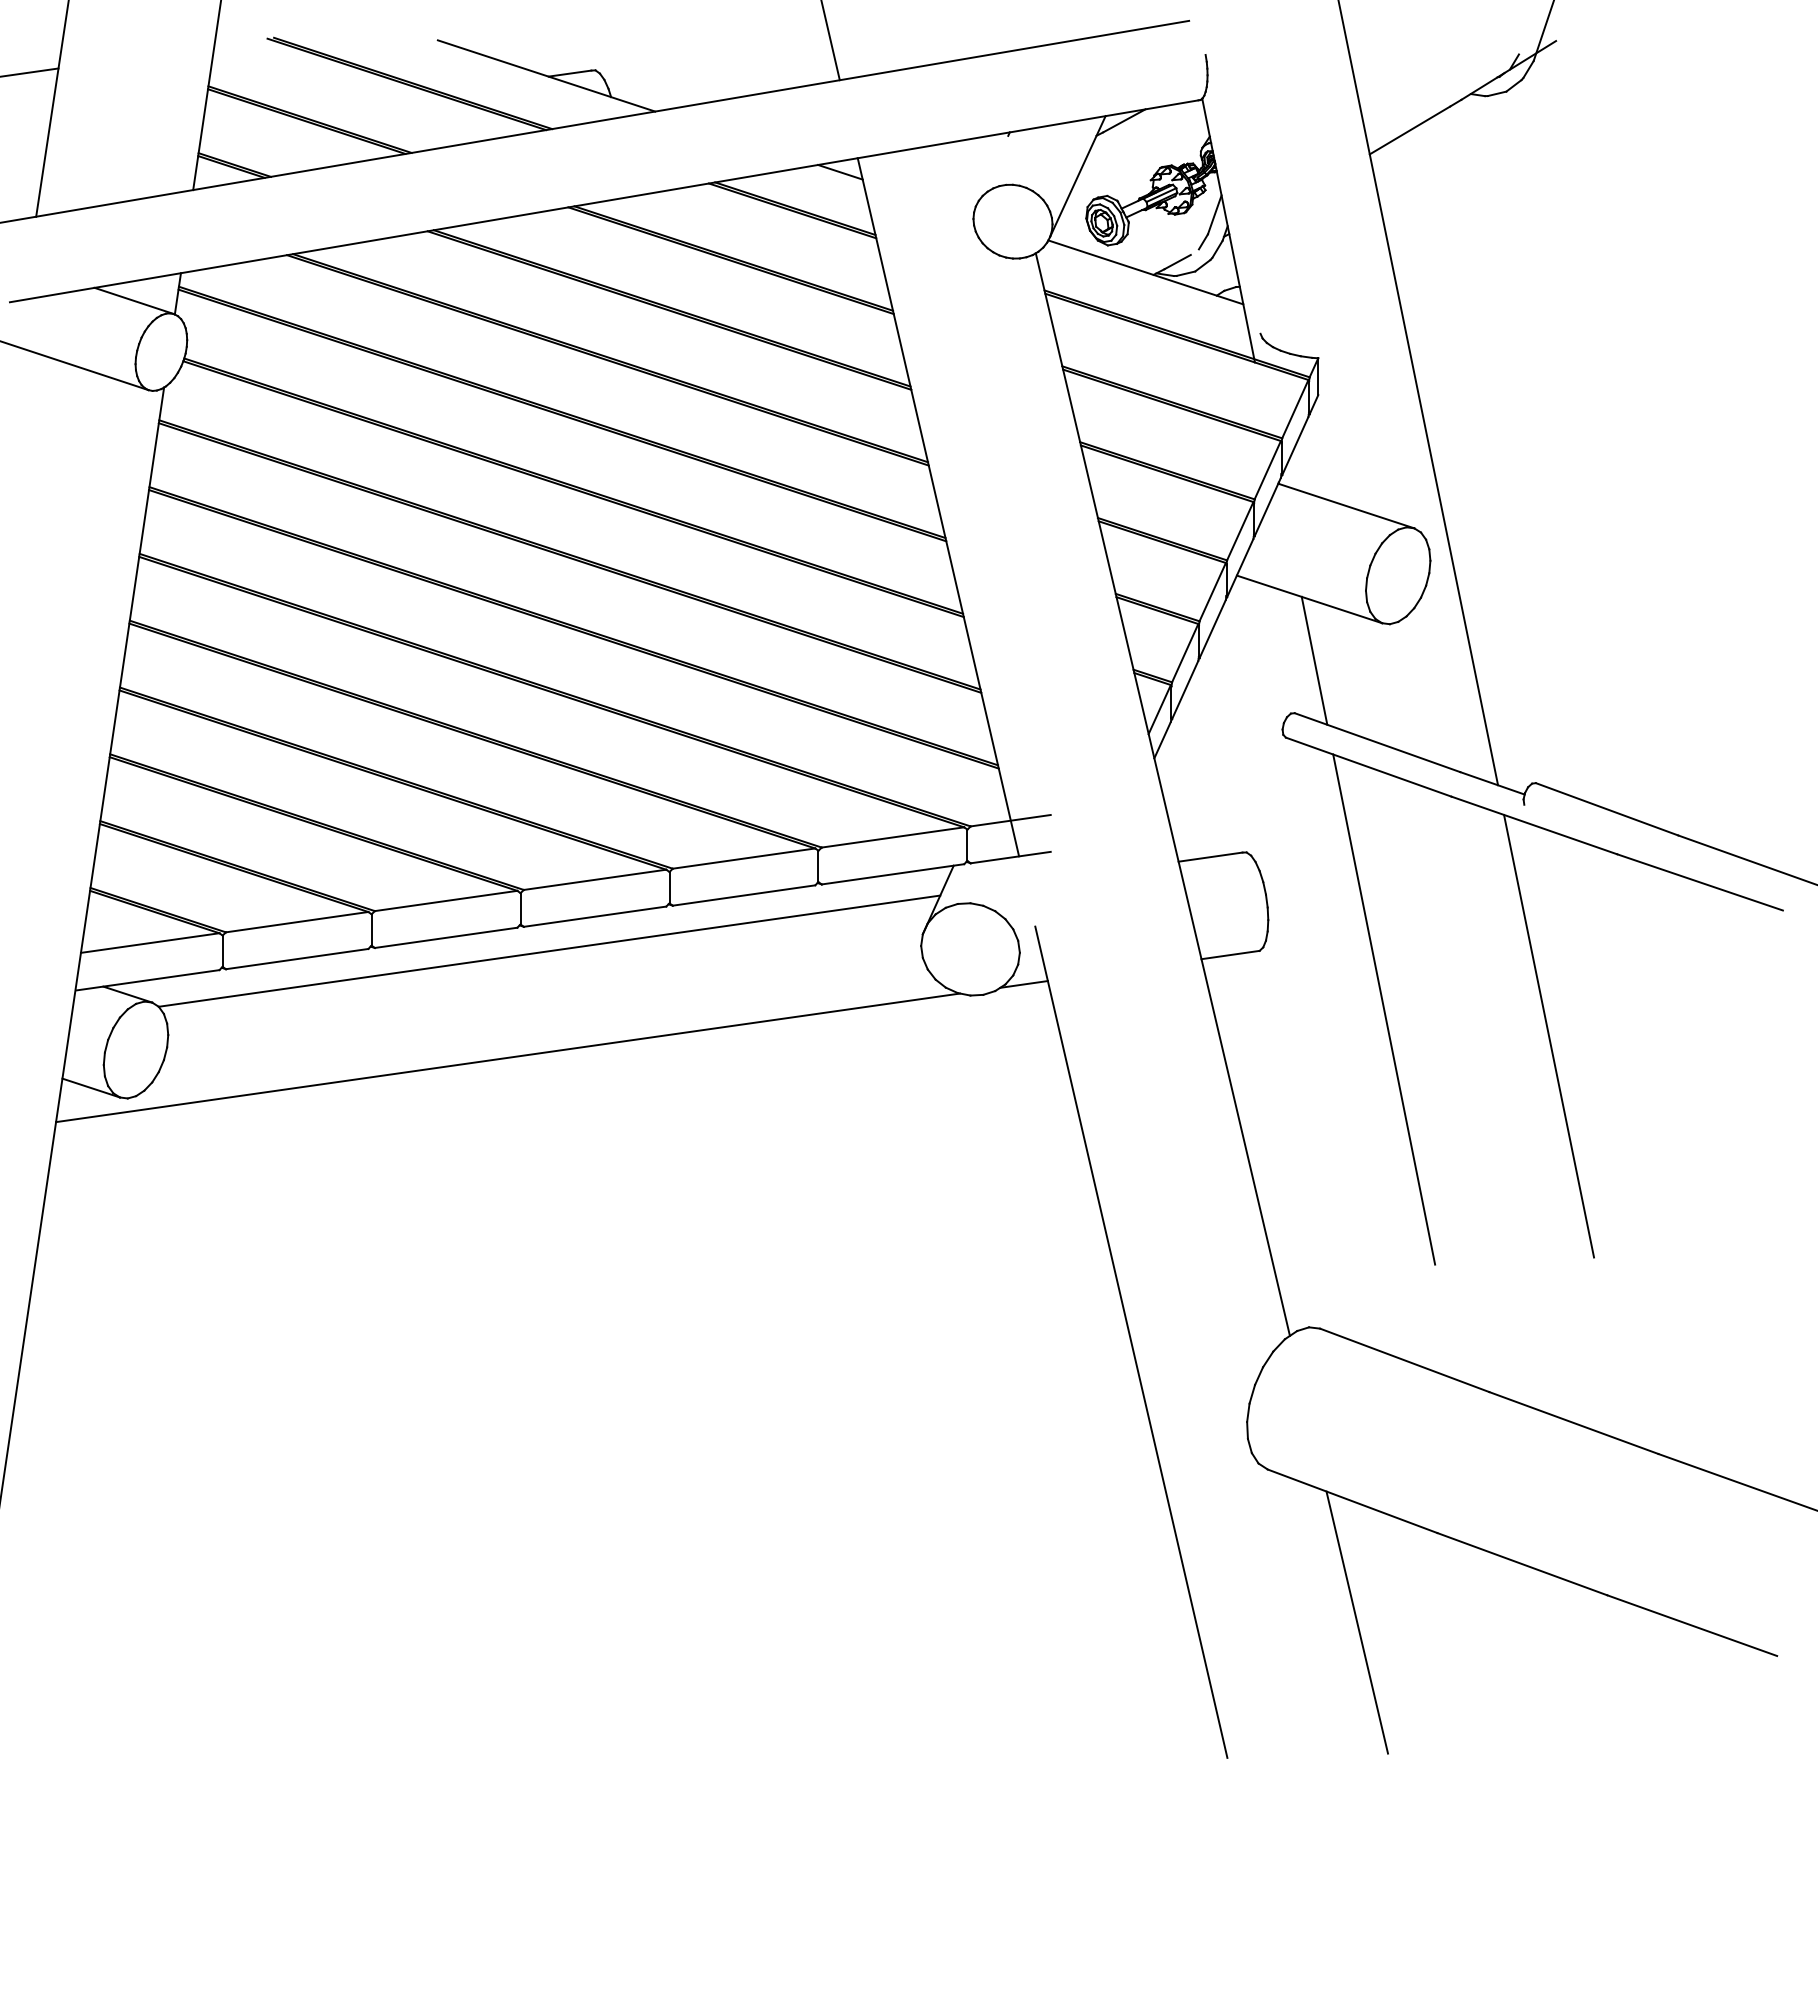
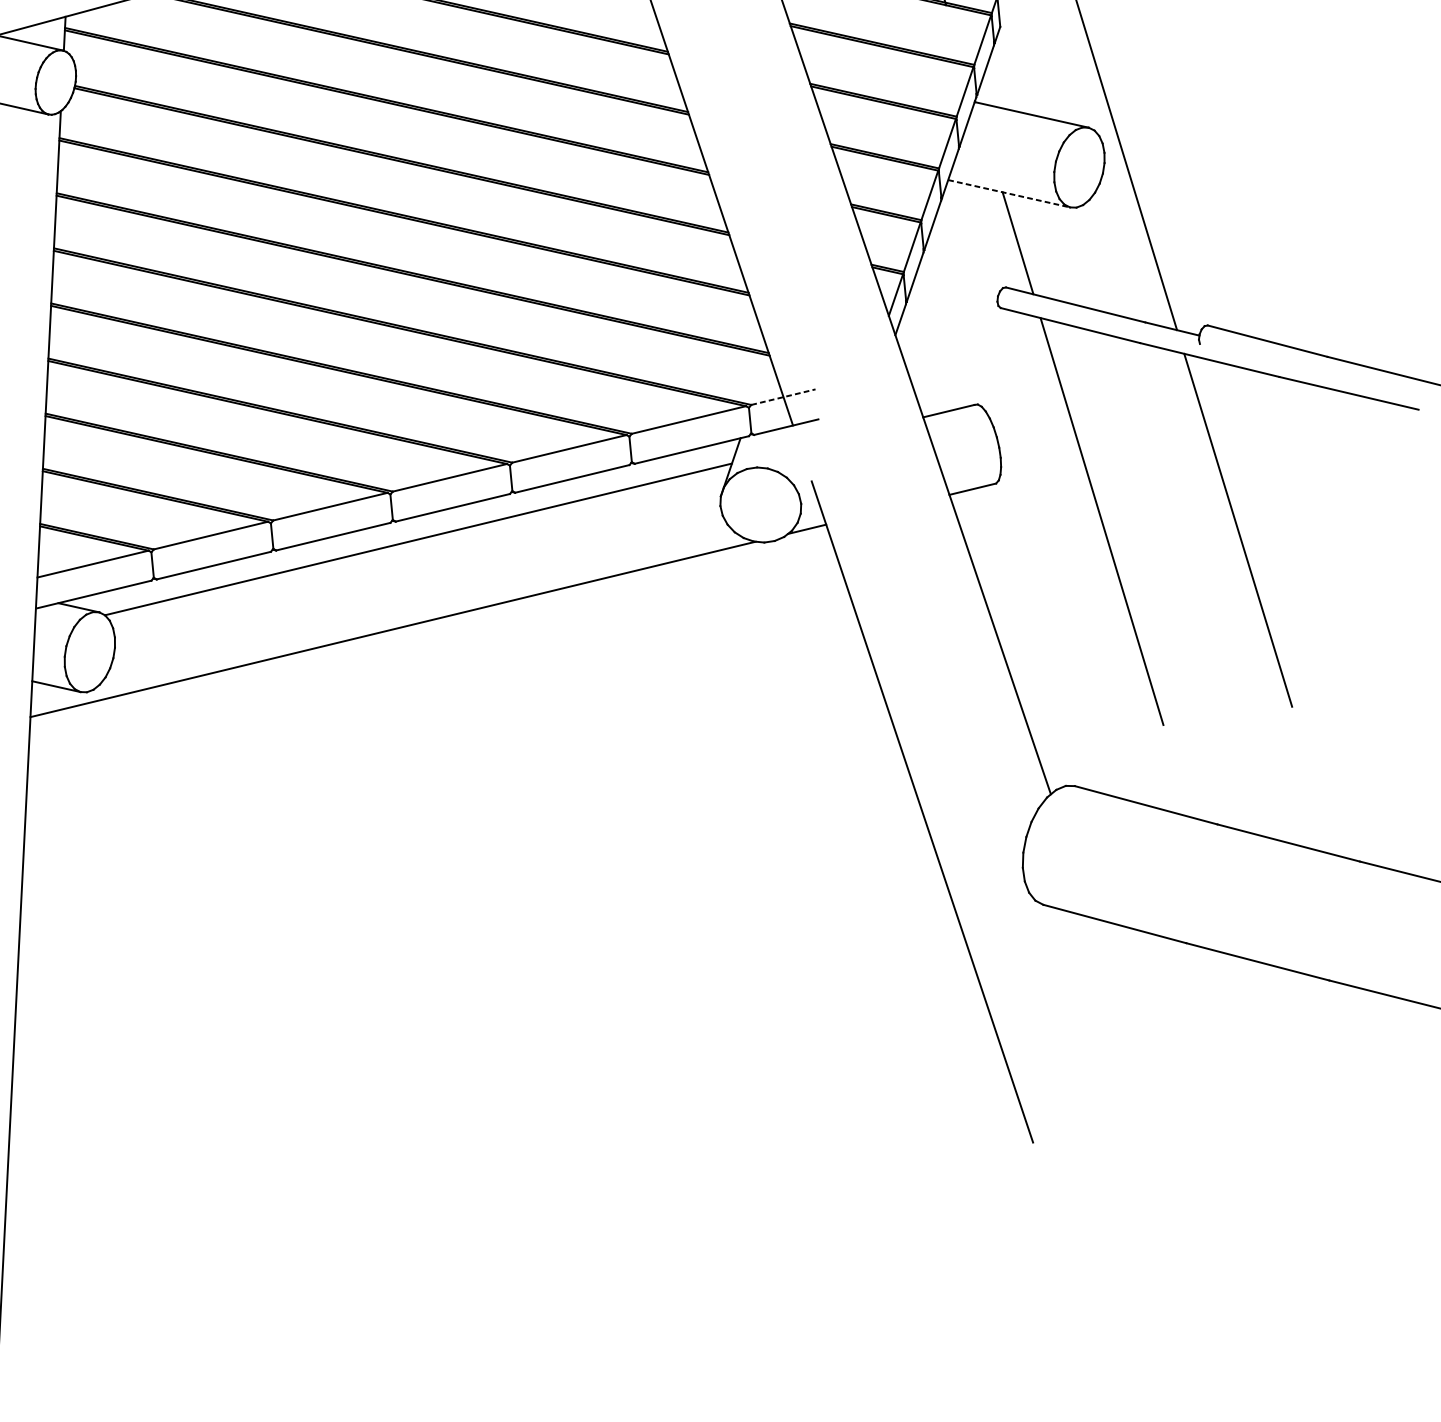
line: (1309, 599) -> (1009, 193), solid -> dashed
line: (1011, 820) -> (784, 396), solid -> dashed
line: (1357, 1622) -> (1128, 1022), removed

